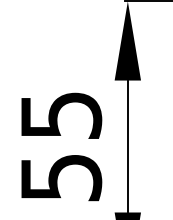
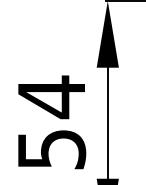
text: (62, 115) -> (52, 97), 55 -> 54

